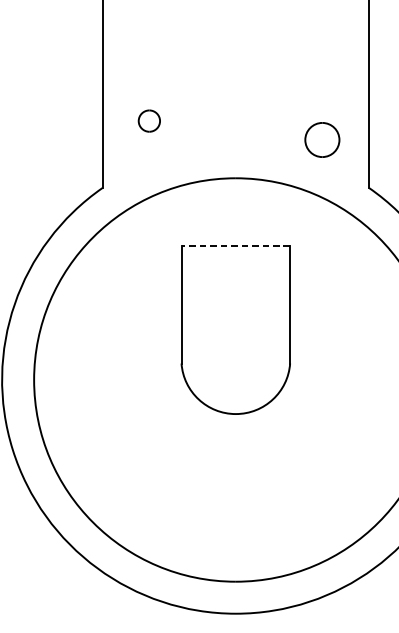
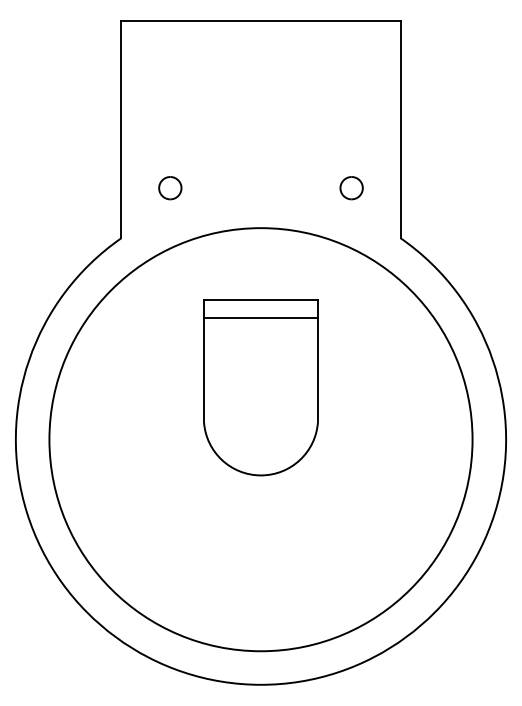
part: (149, 121) -> (170, 188), moved
part: (322, 140) -> (351, 188), size x0.62
line: (235, 246) -> (260, 299), dashed -> solid
line: (235, 264) -> (260, 318), added

